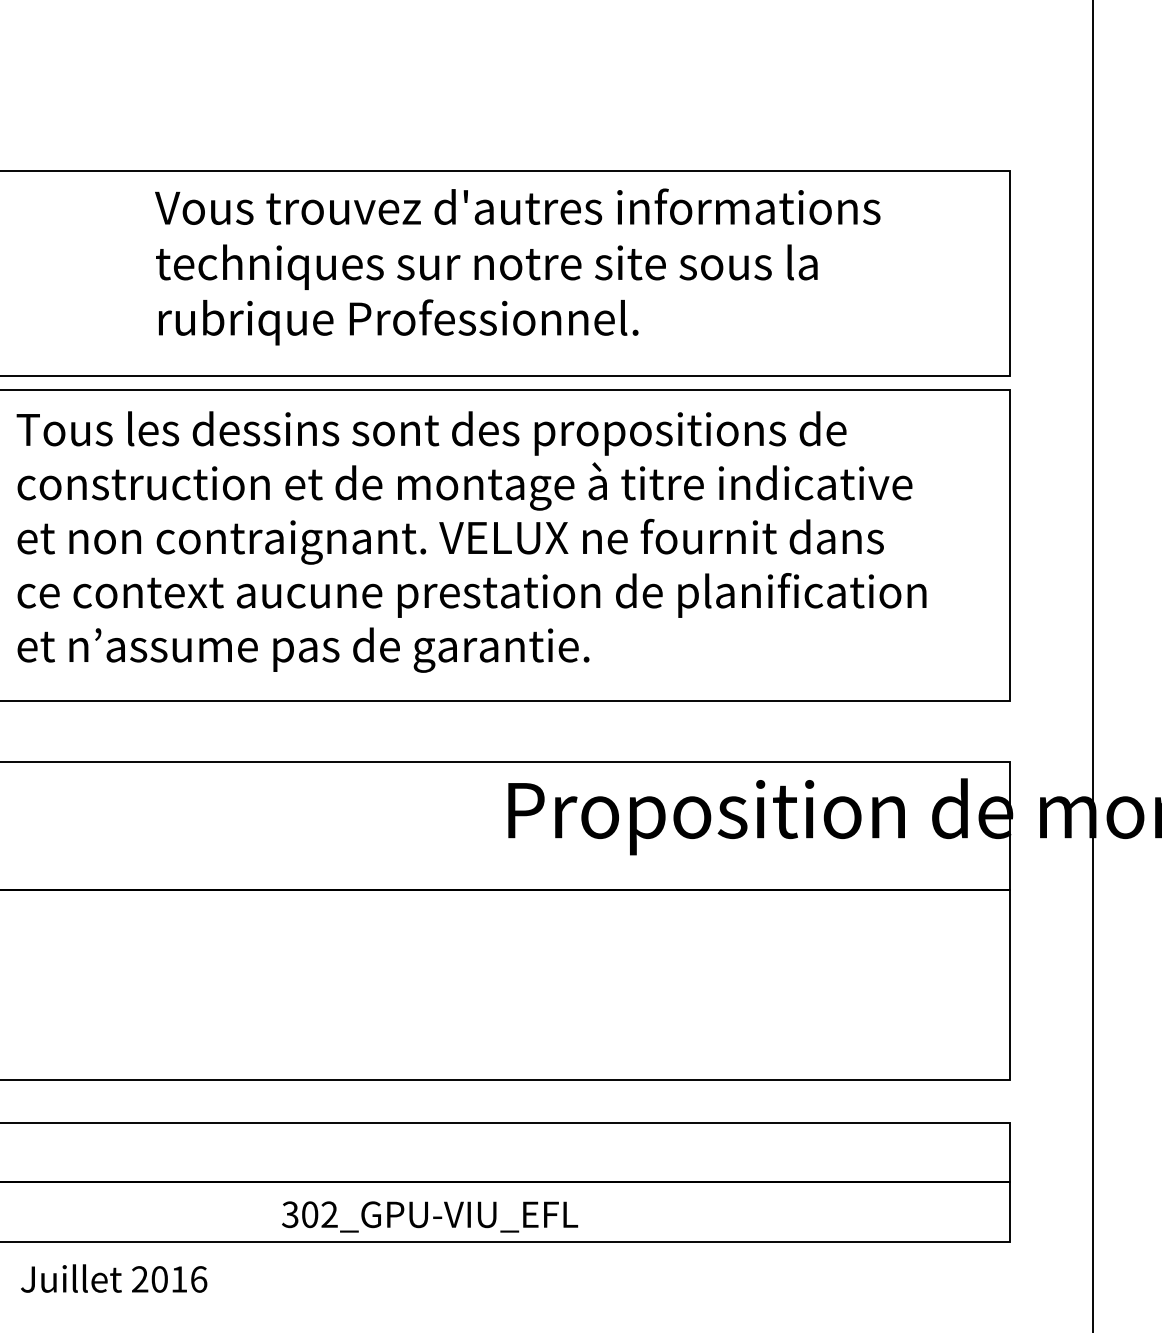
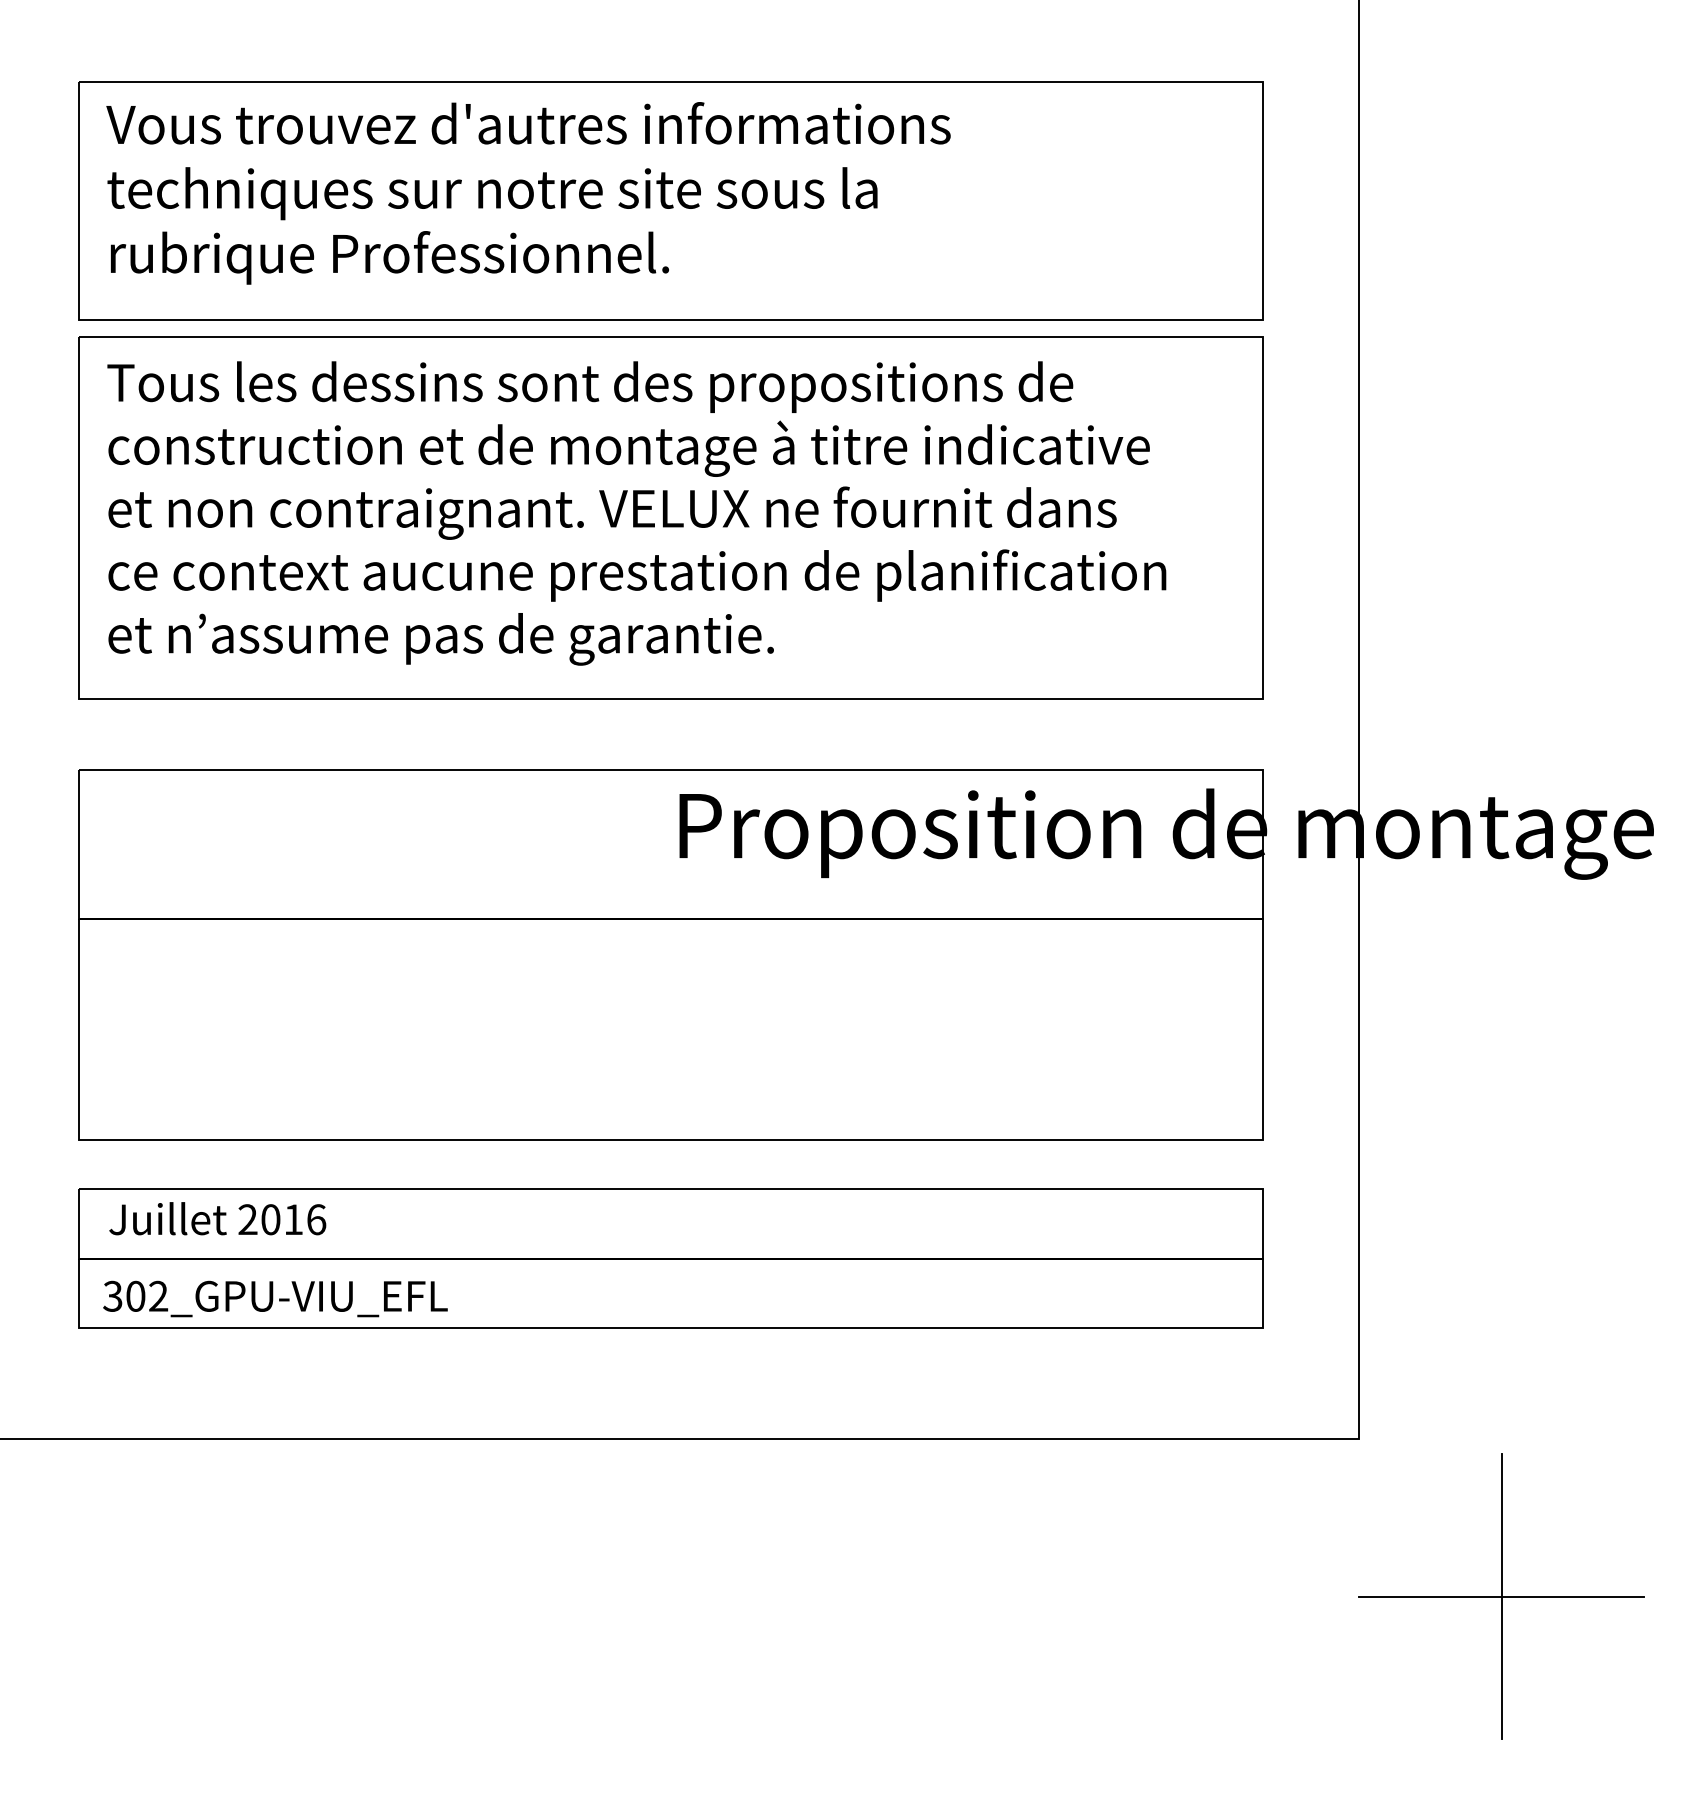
text: (517, 267) -> (528, 193), moved
text: (430, 1216) -> (275, 1298), moved
text: (113, 1278) -> (217, 1218), moved

